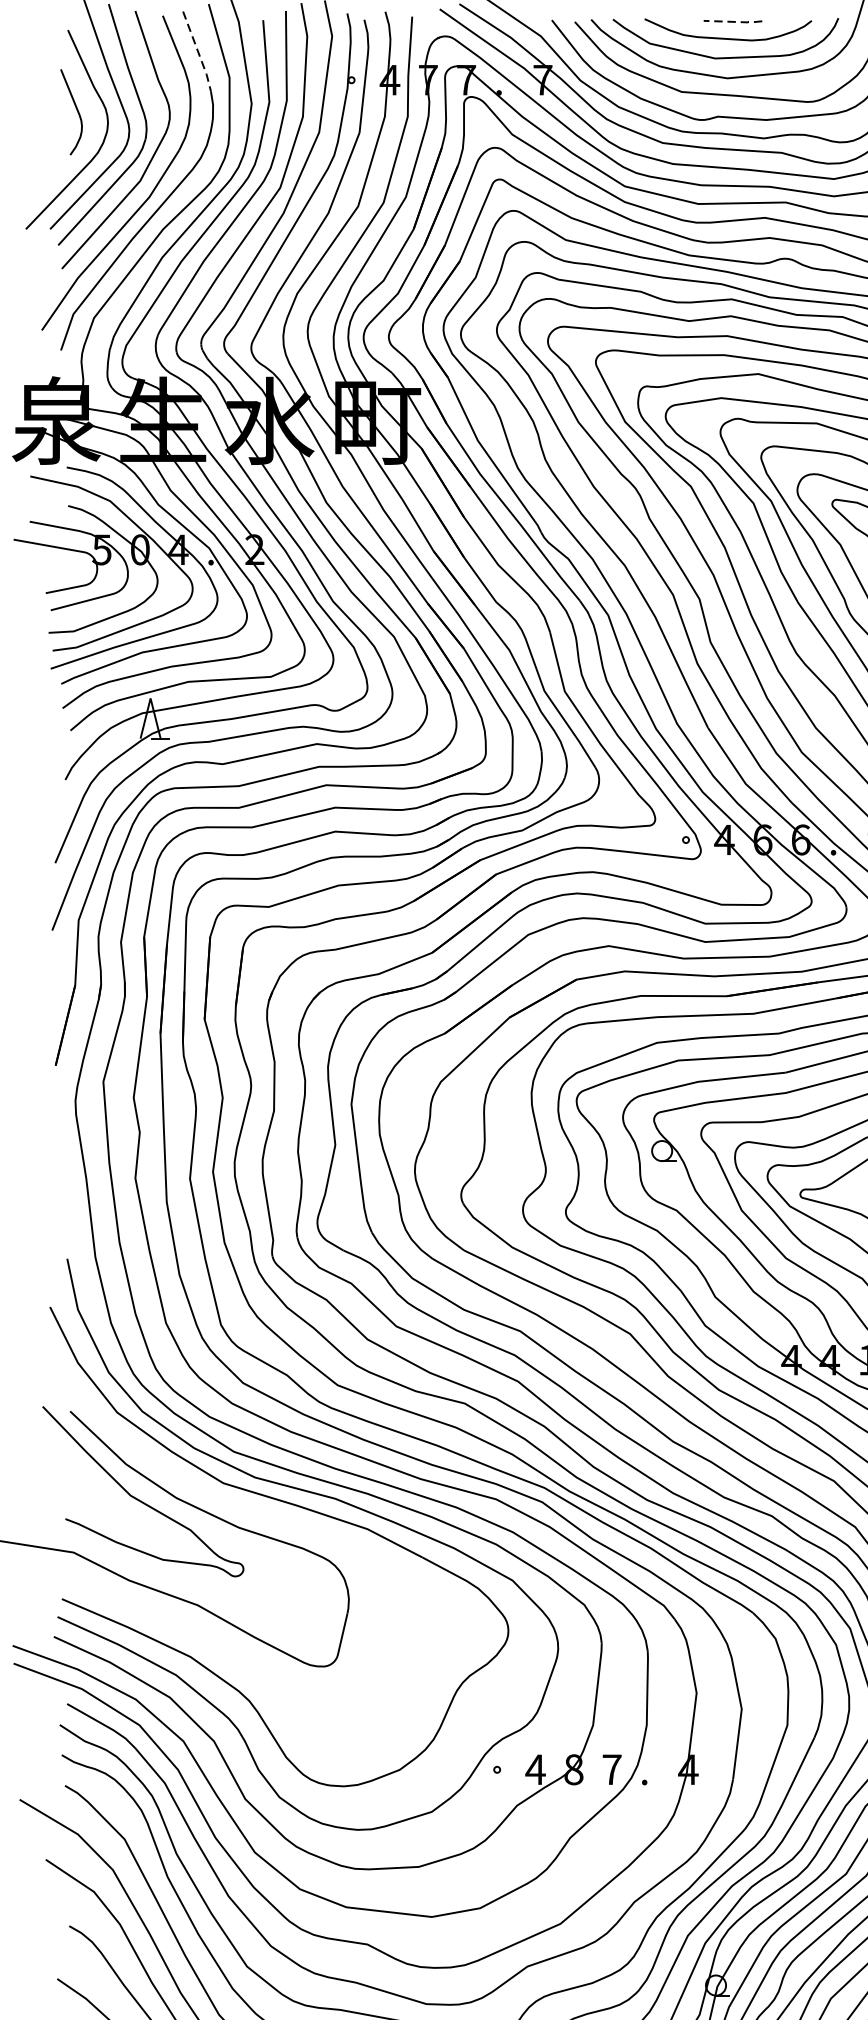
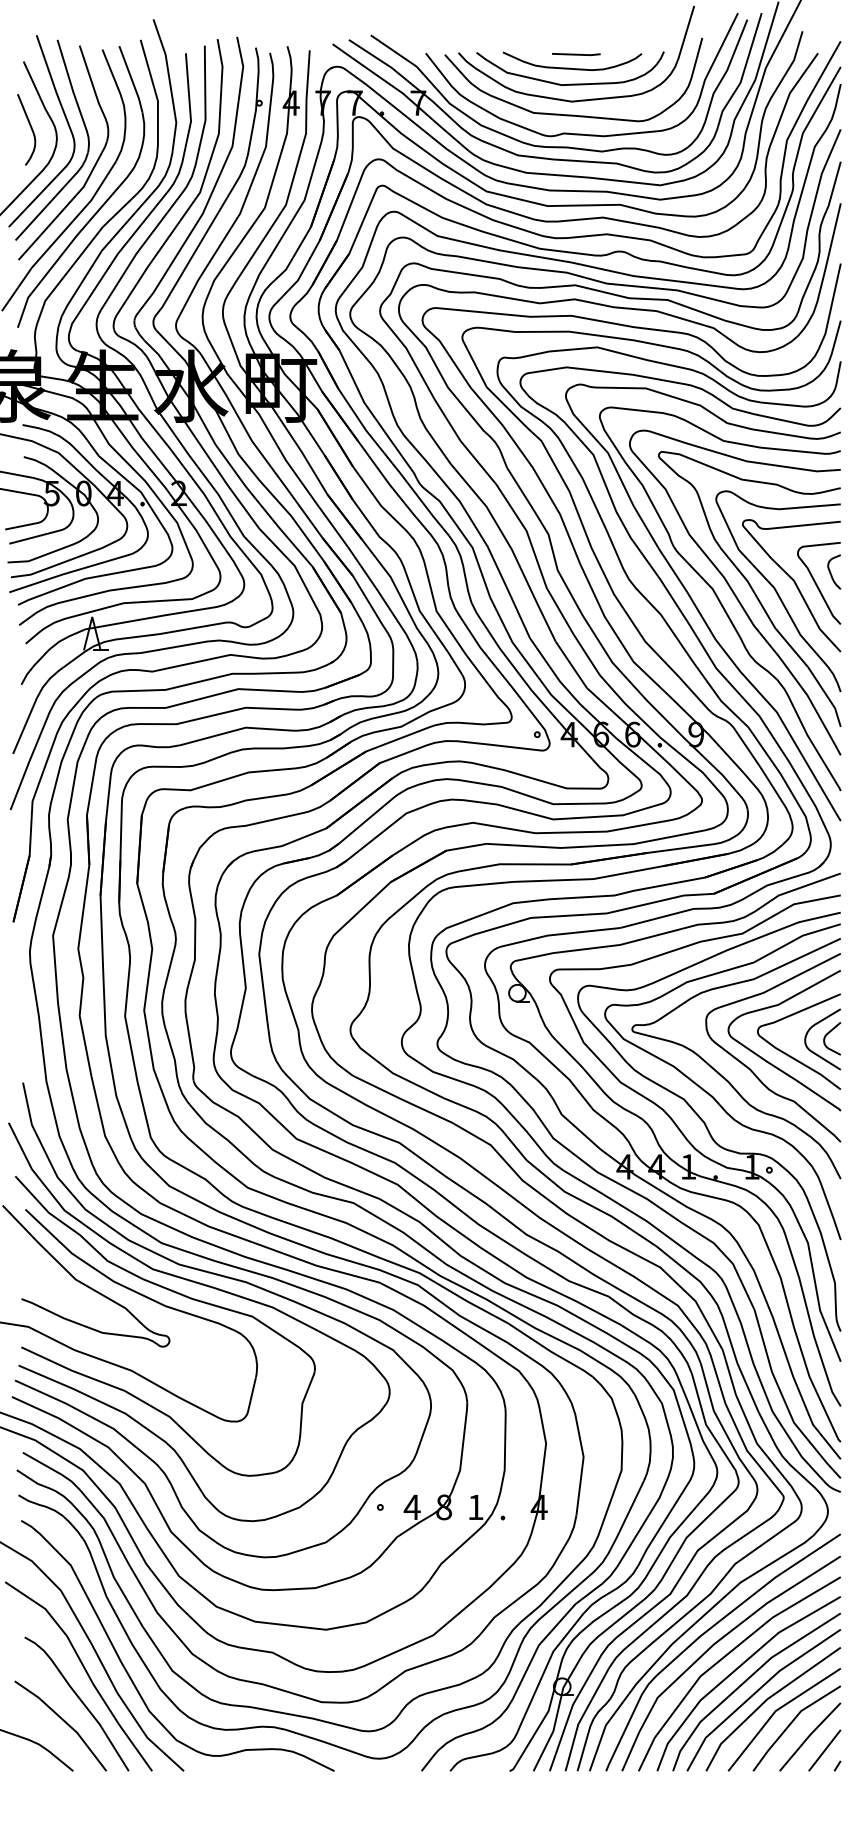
line: (734, 21) -> (577, 54), dashed -> solid
line: (197, 51) -> (131, 79), dashed -> solid
part: (256, 1514) -> (180, 1295), added
text: (611, 1768) -> (475, 1506), 7 -> 1

